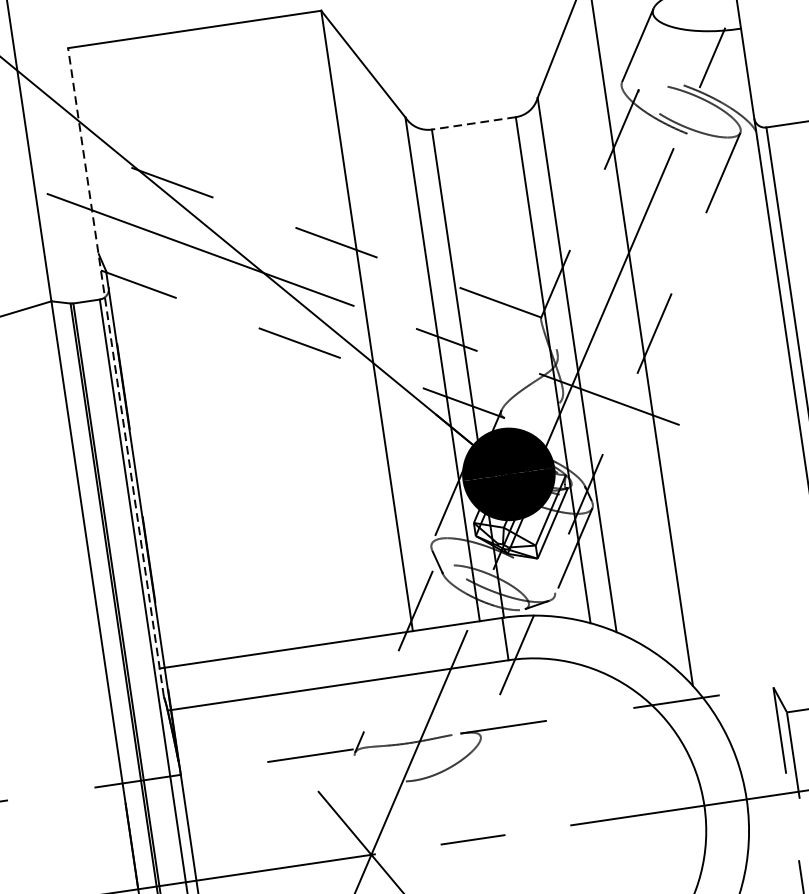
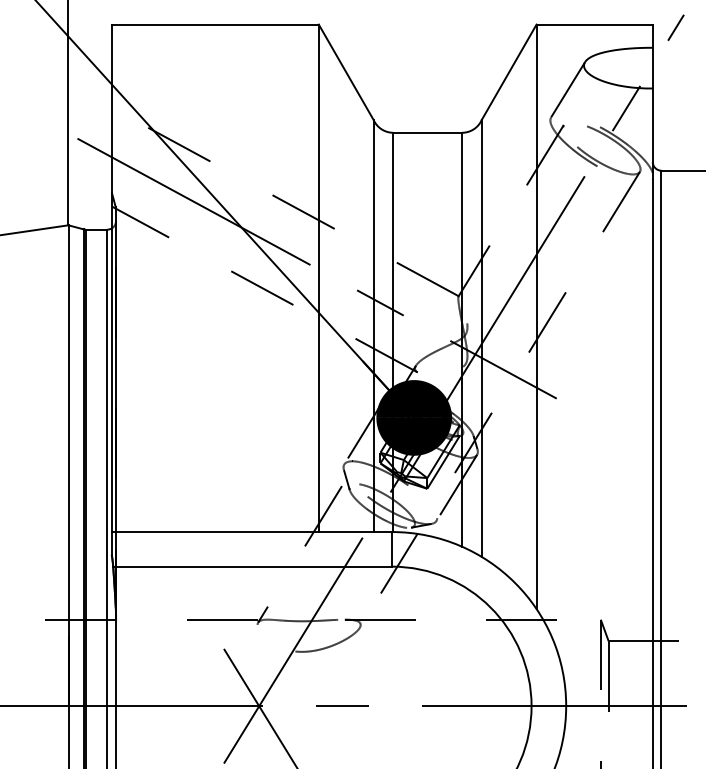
line: (473, 123) -> (427, 132), dashed -> solid
line: (115, 372) -> (111, 289), dashed -> solid

